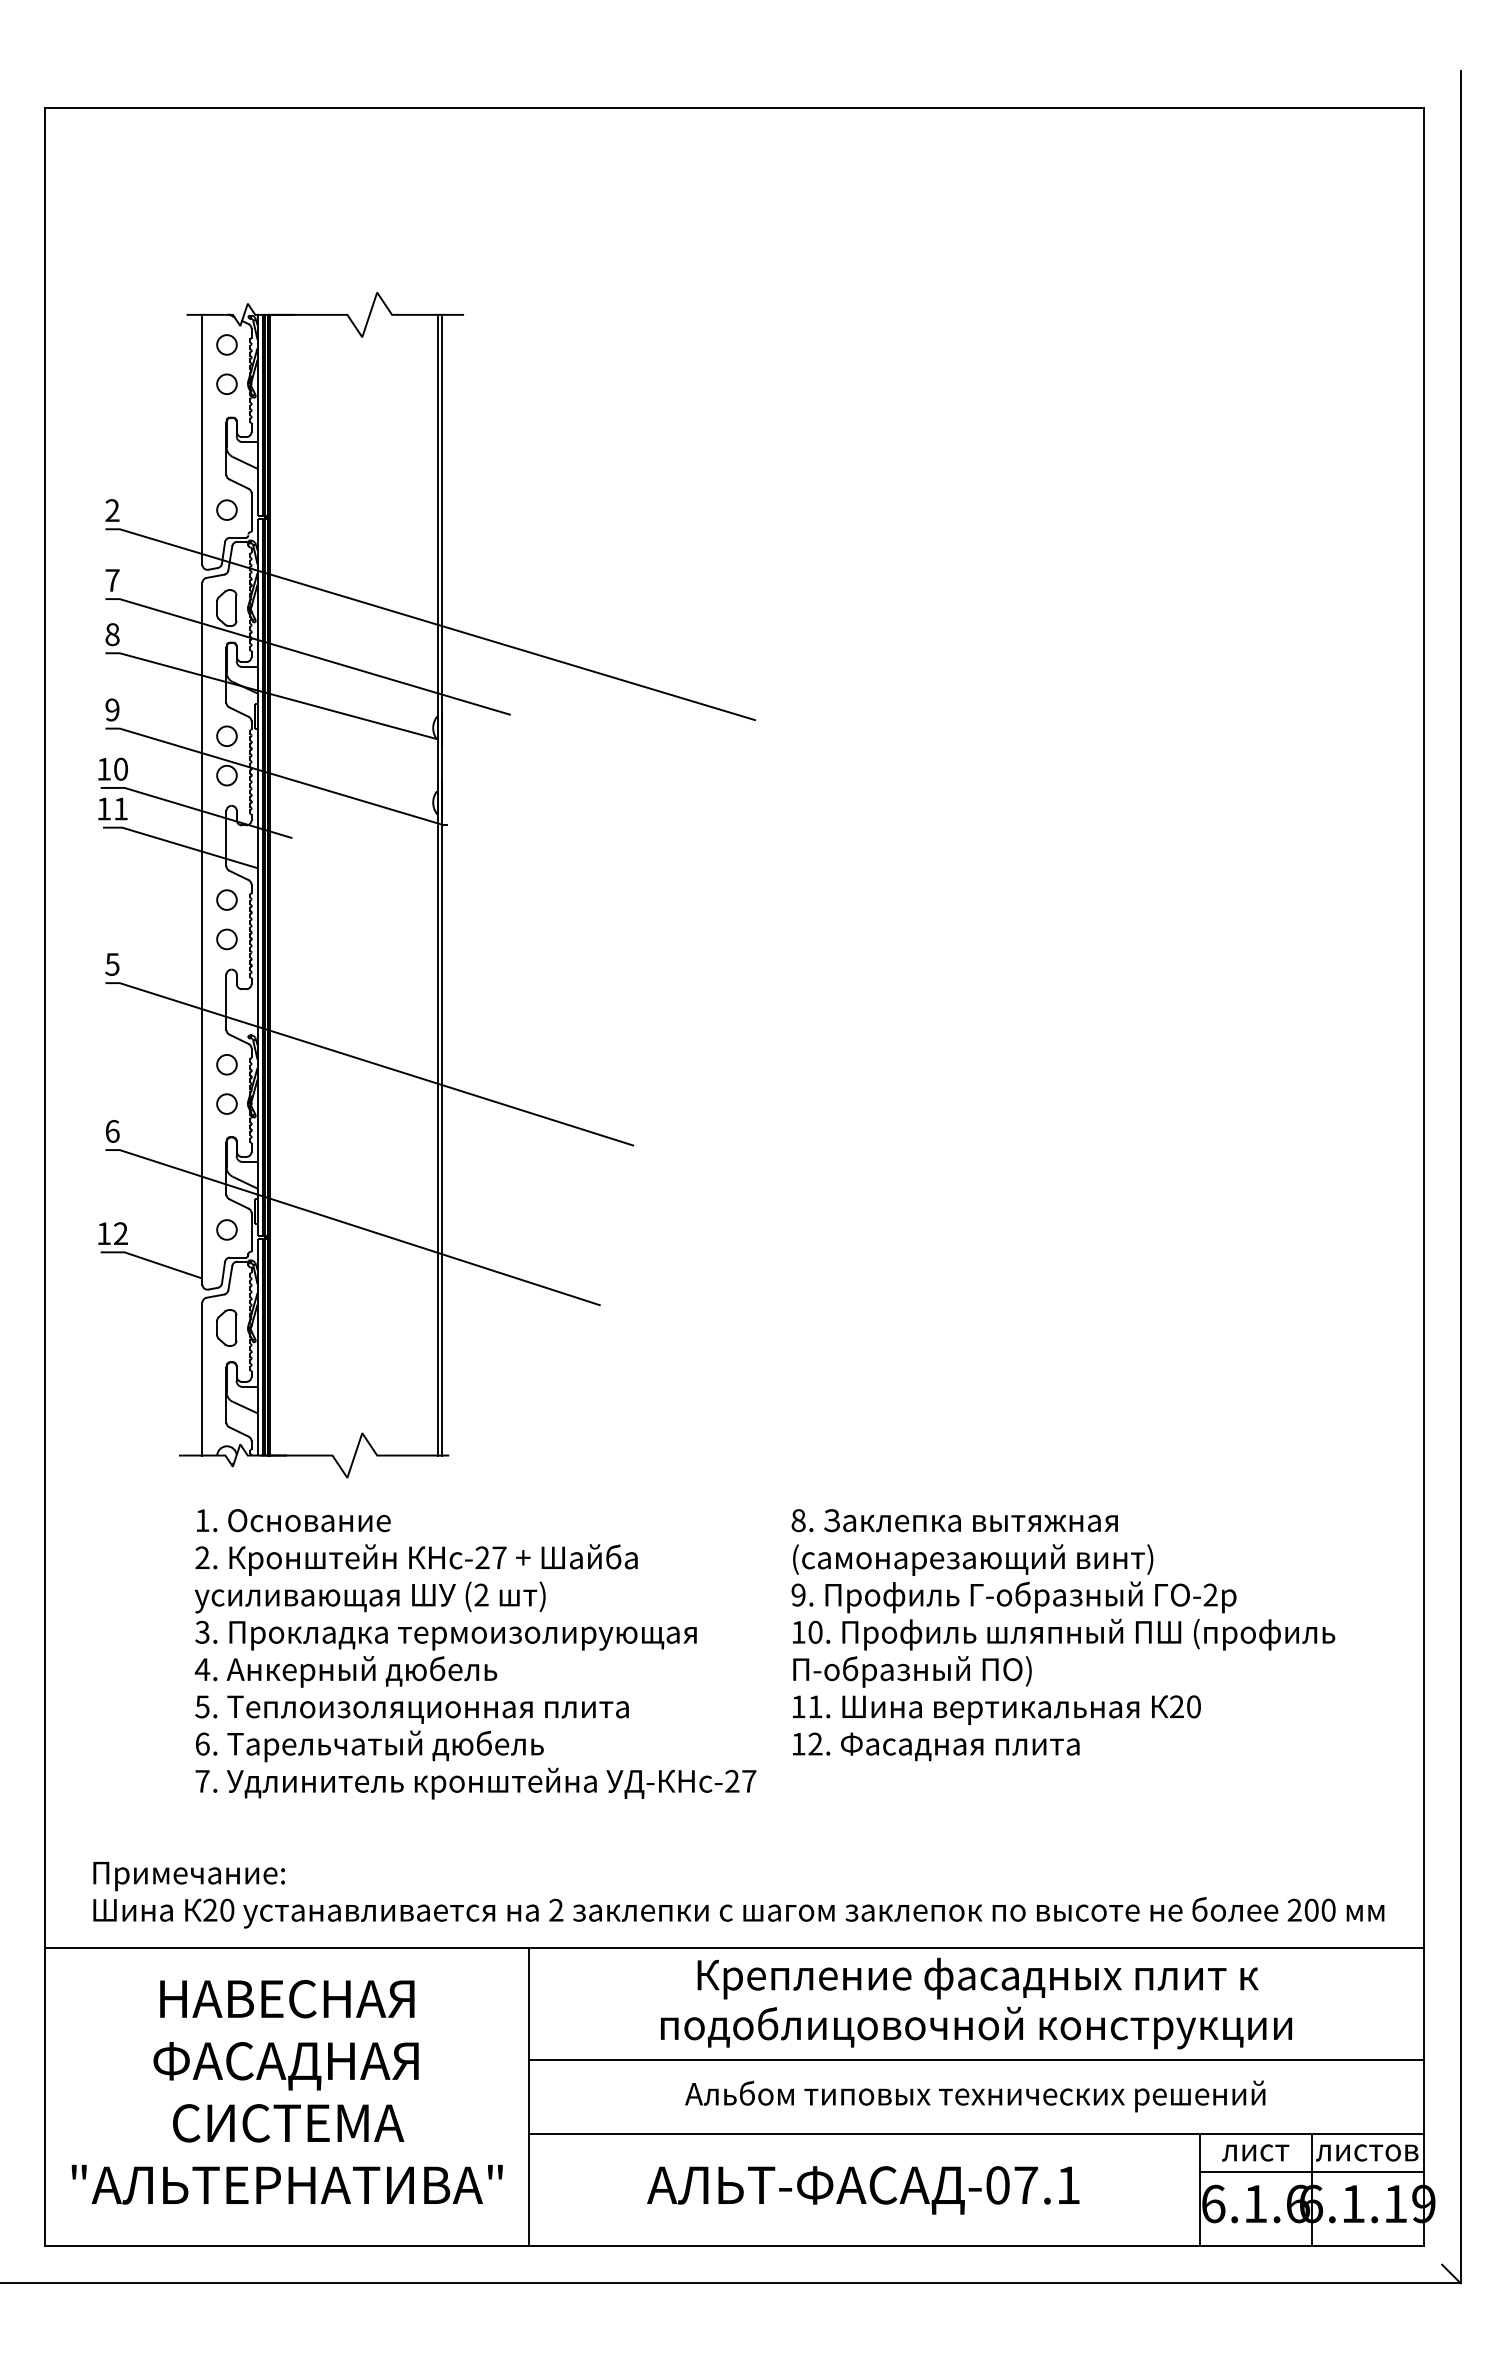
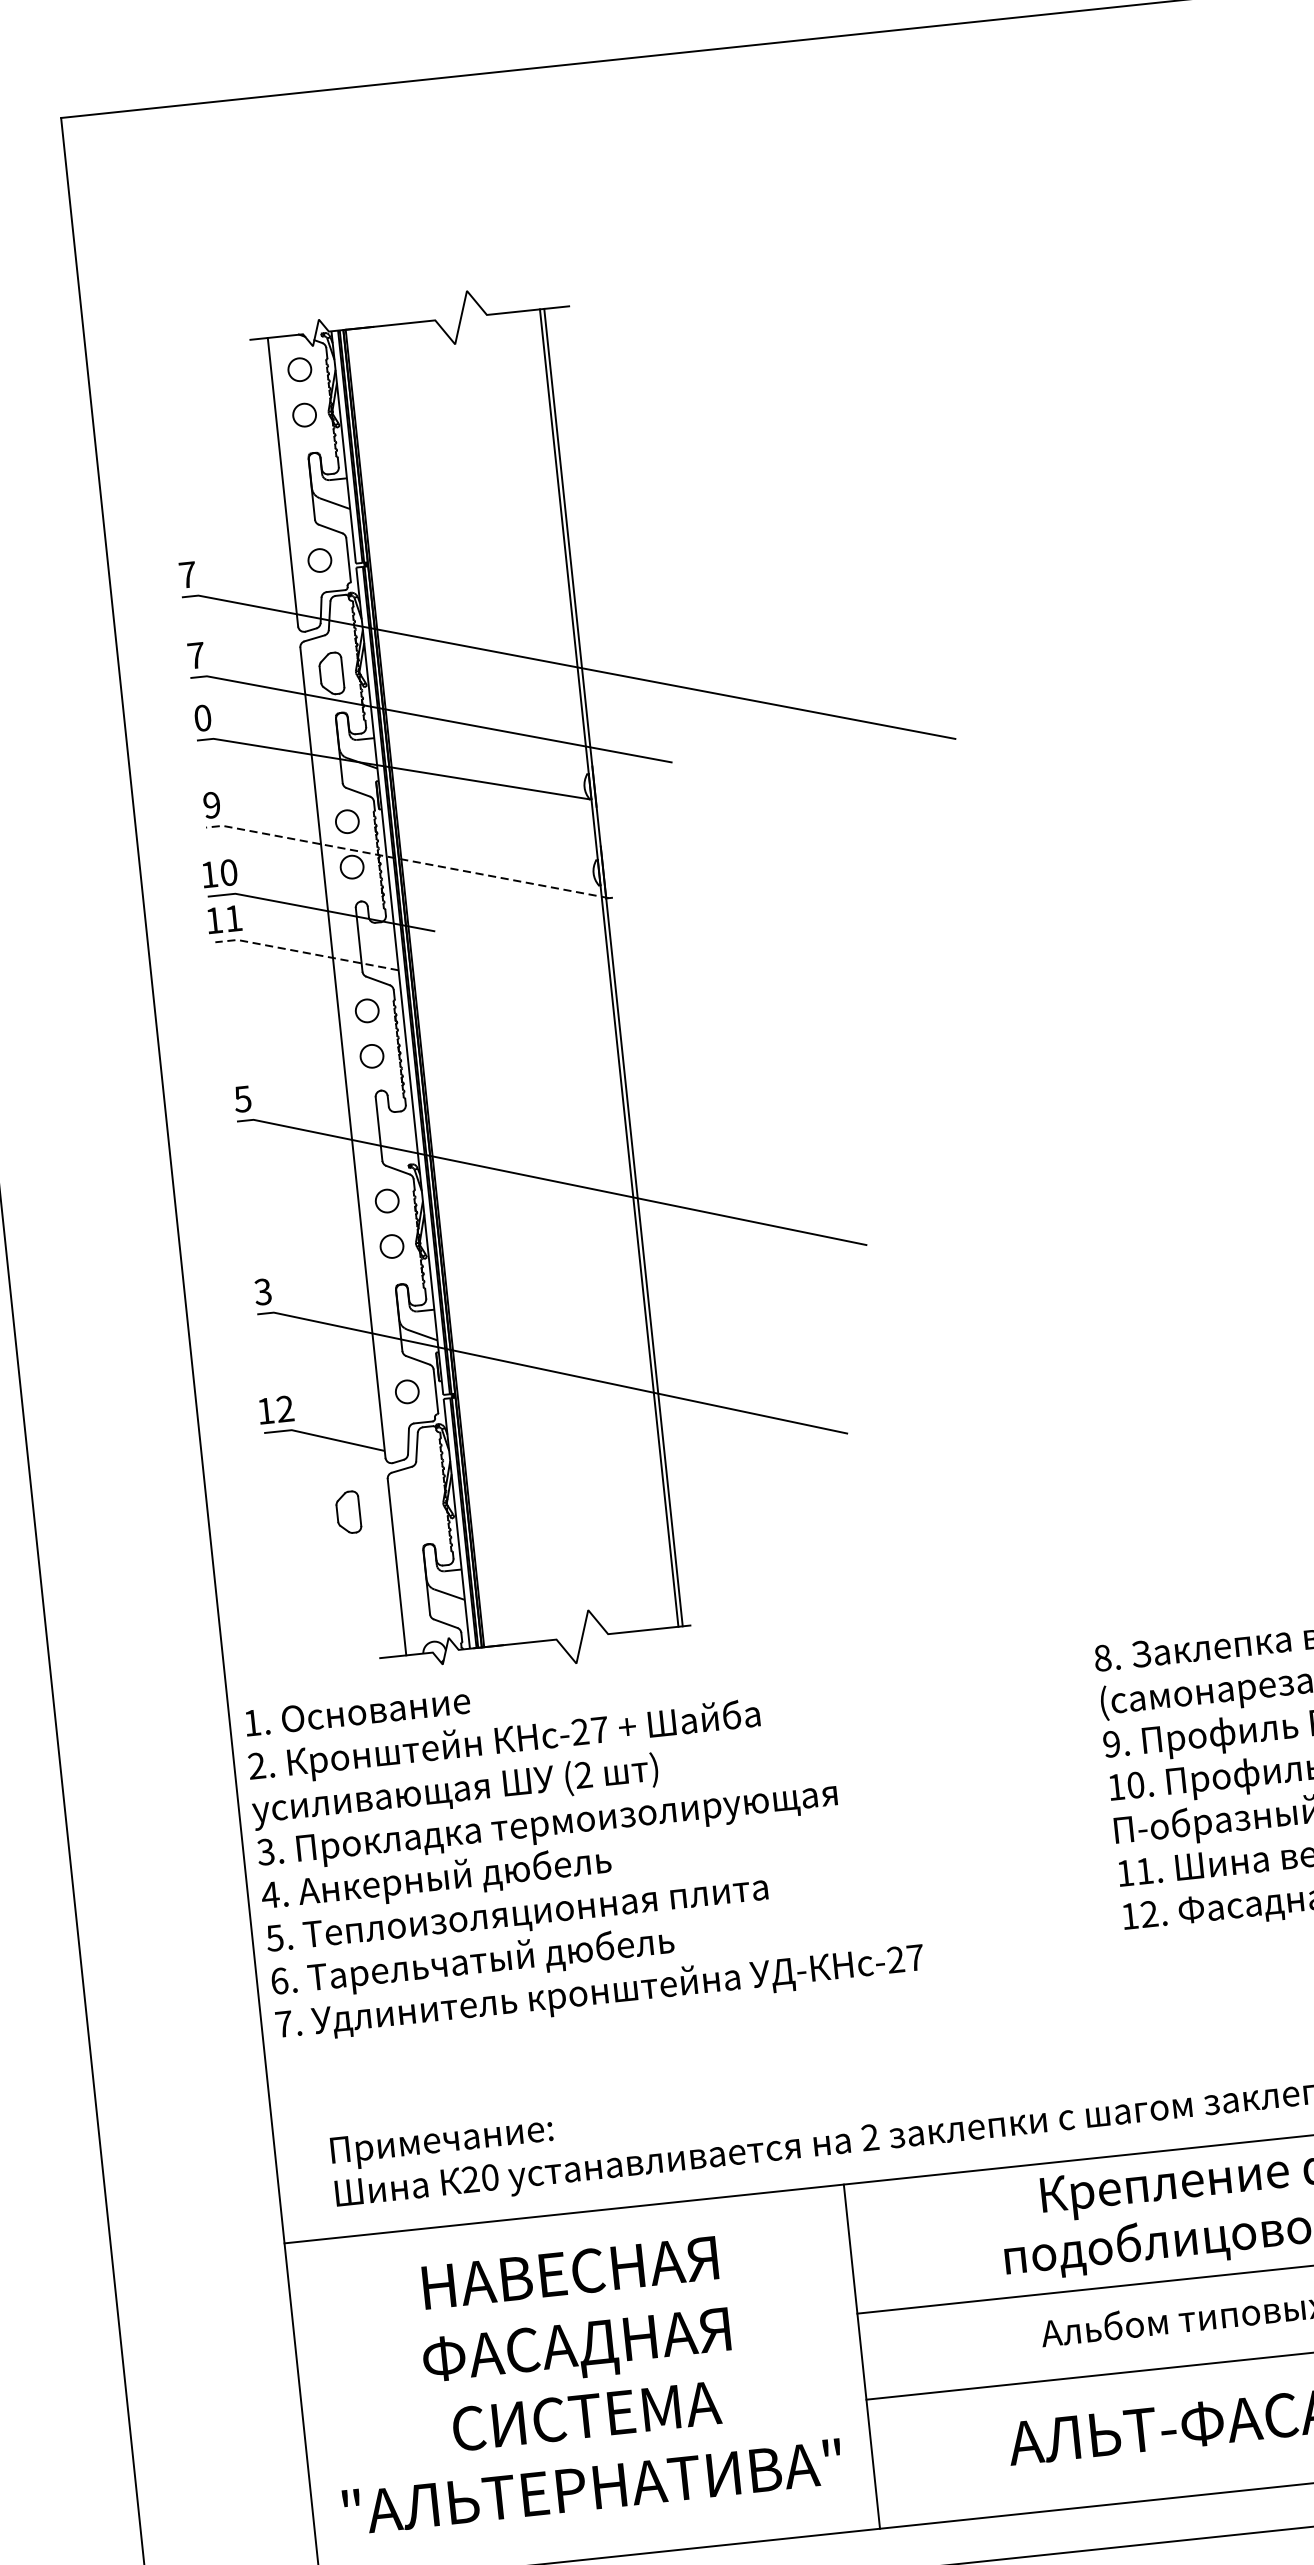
text: (112, 510) -> (187, 574), 2 -> 7
text: (112, 634) -> (202, 718), 8 -> 0
line: (273, 774) -> (405, 860), solid -> dashed
line: (179, 844) -> (305, 952), solid -> dashed
text: (112, 1131) -> (263, 1292), 6 -> 3
part: (226, 1327) -> (348, 1511), moved
text: (475, 1654) -> (583, 1844), moved

